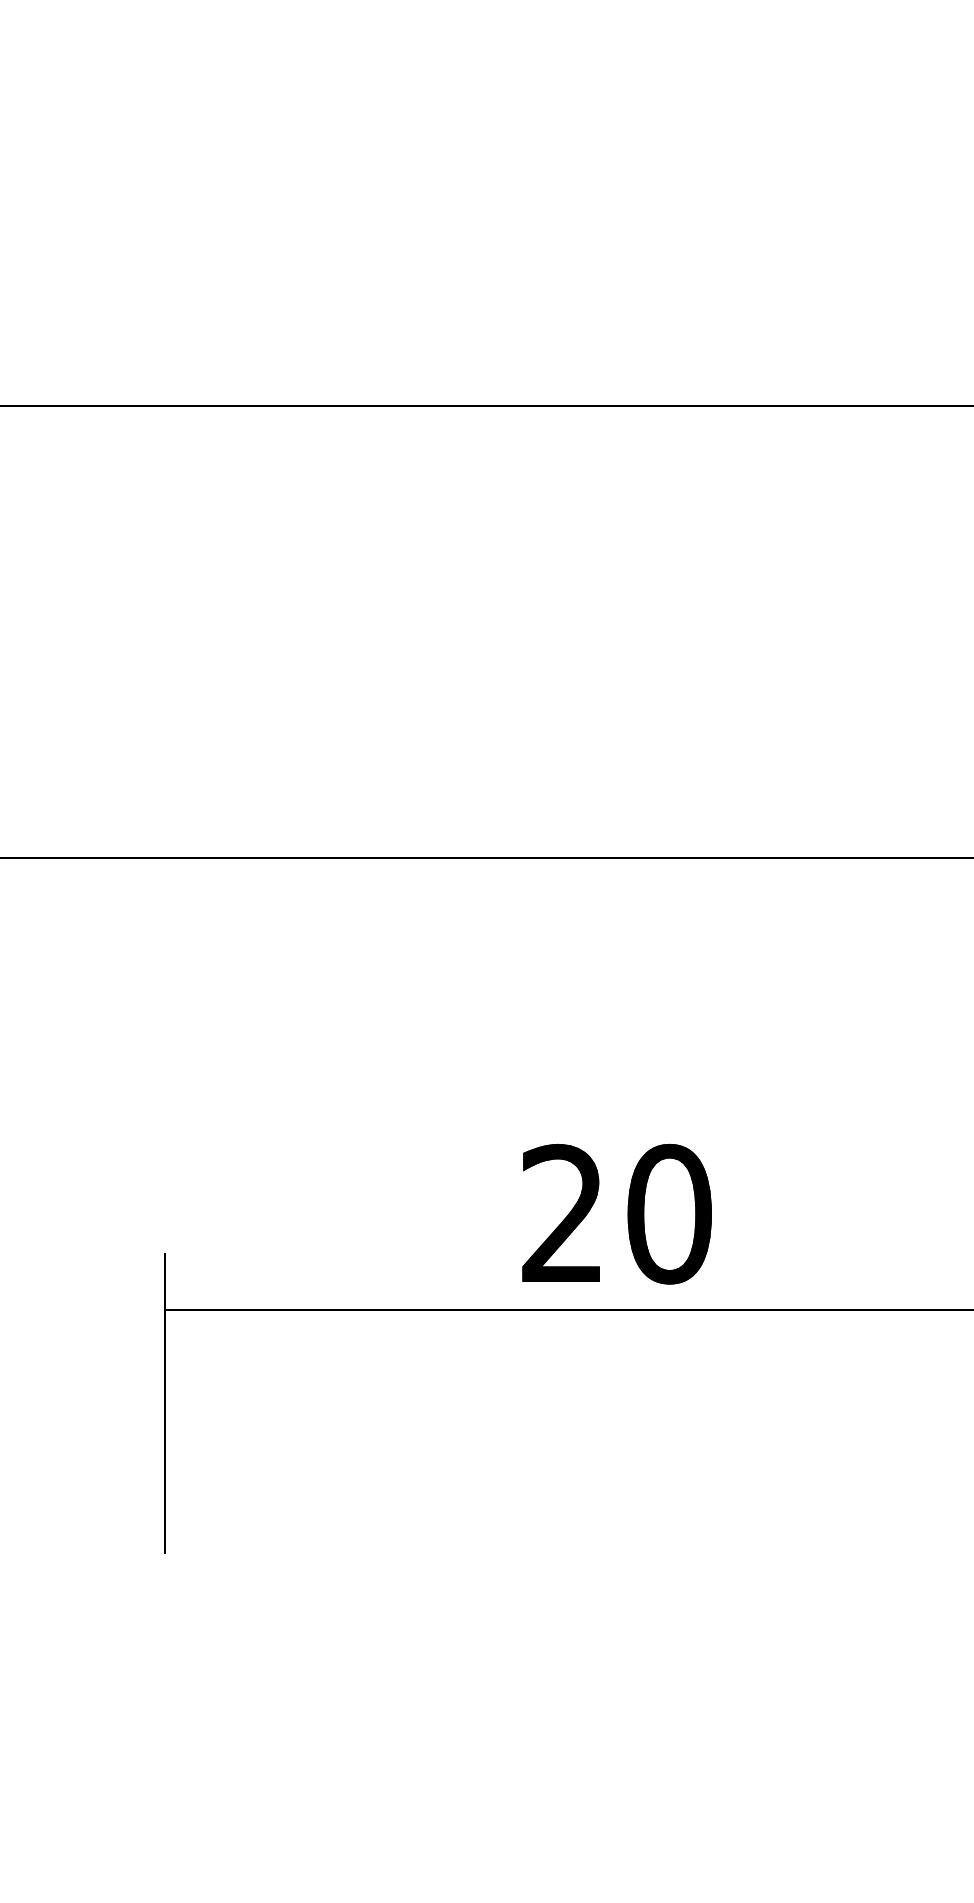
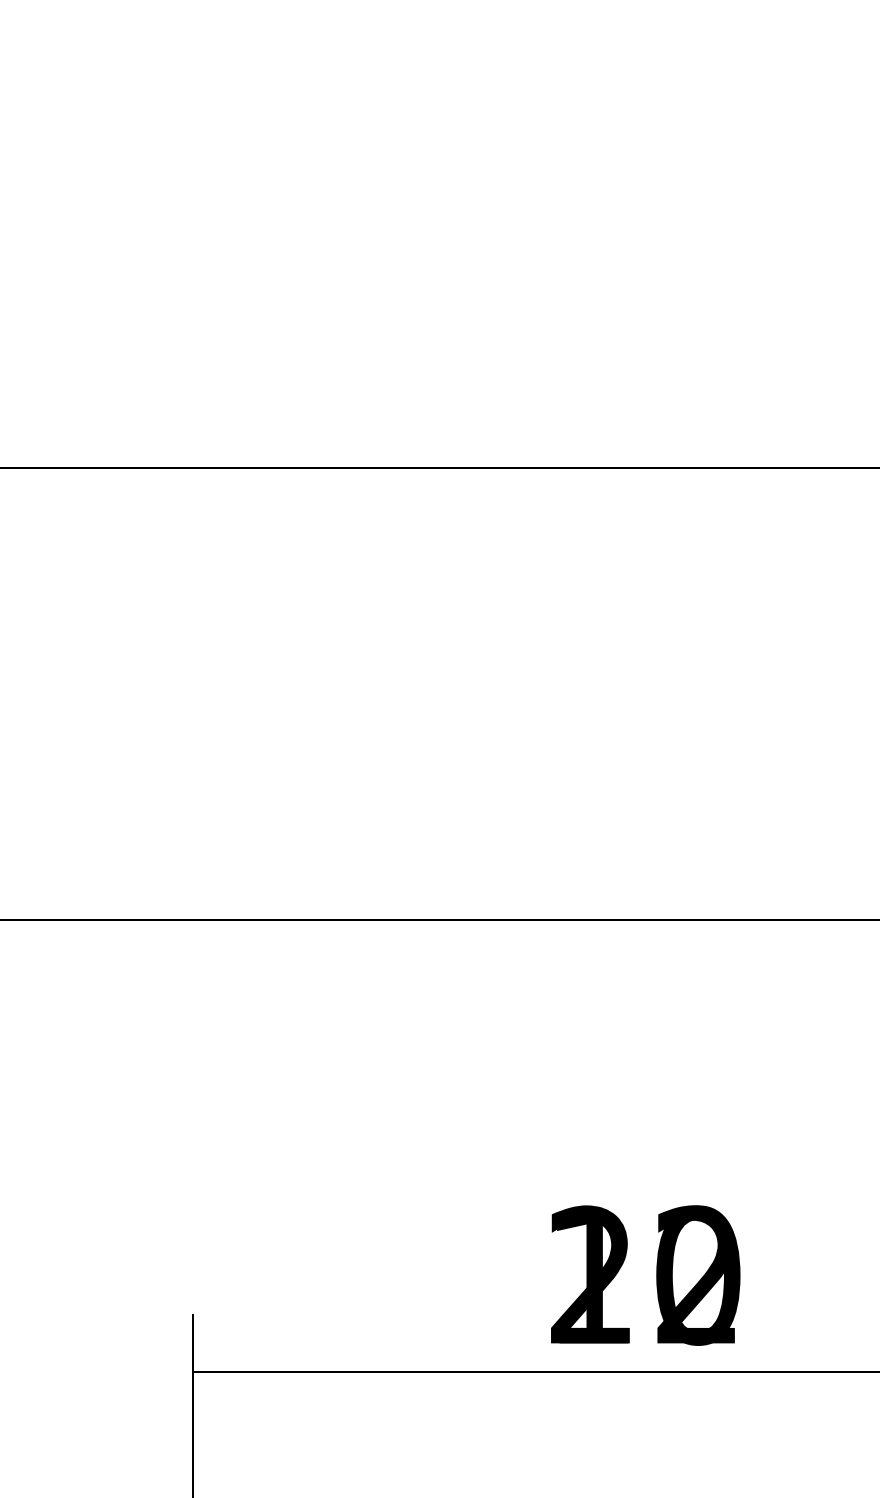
text: (616, 1214) -> (645, 1275), 20 -> 12

